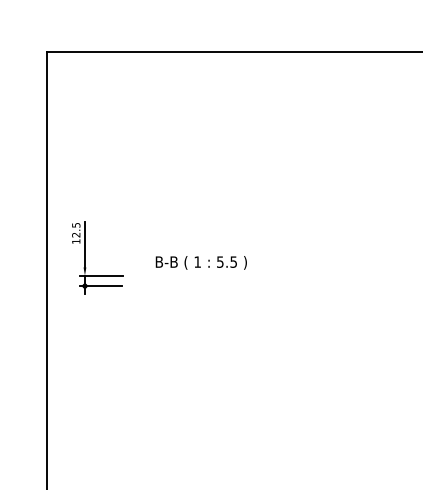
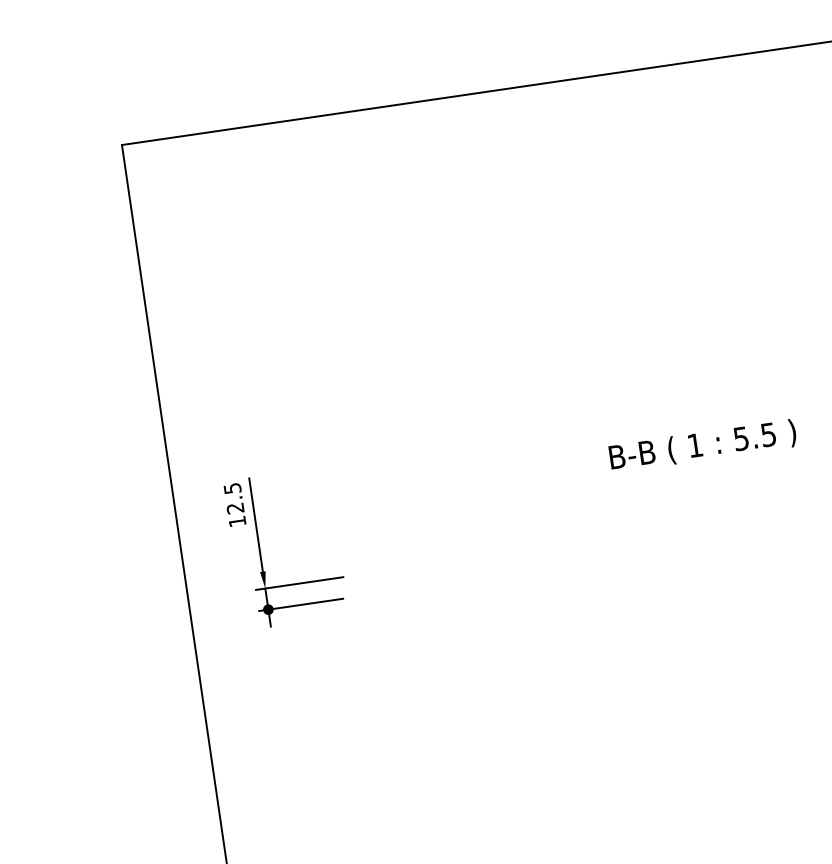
text: (200, 262) -> (701, 445), moved

